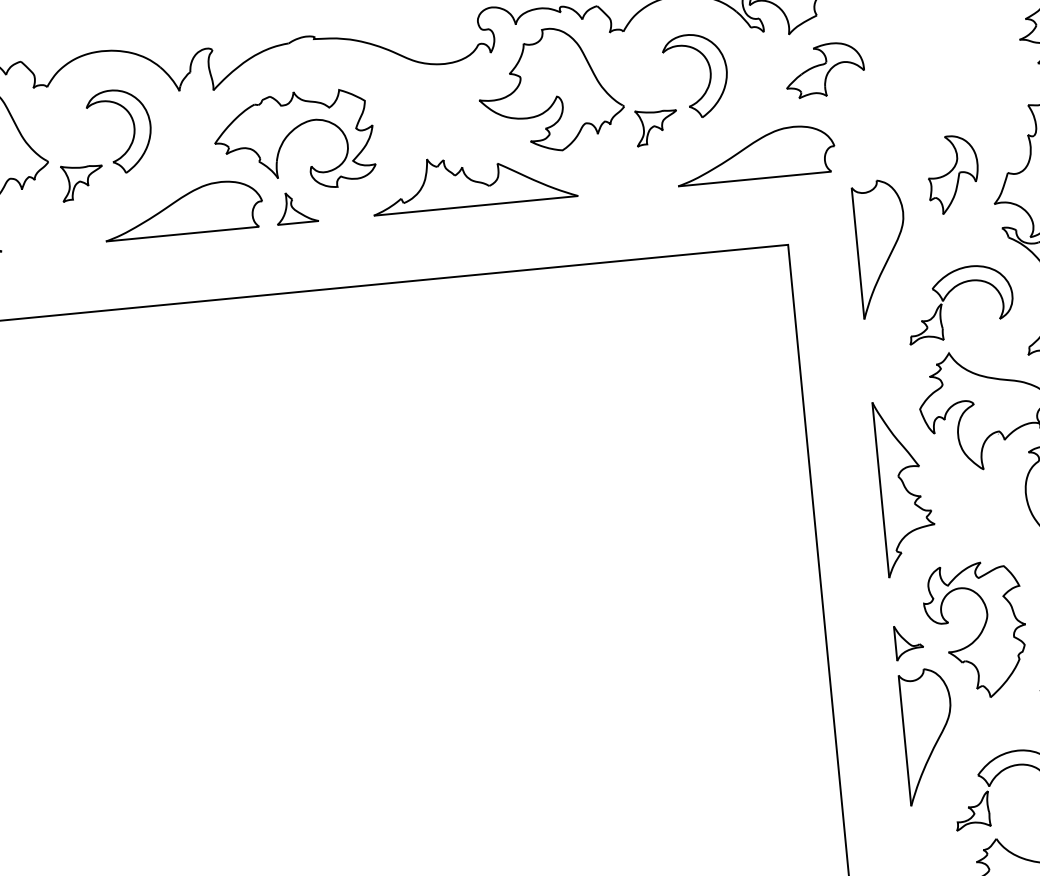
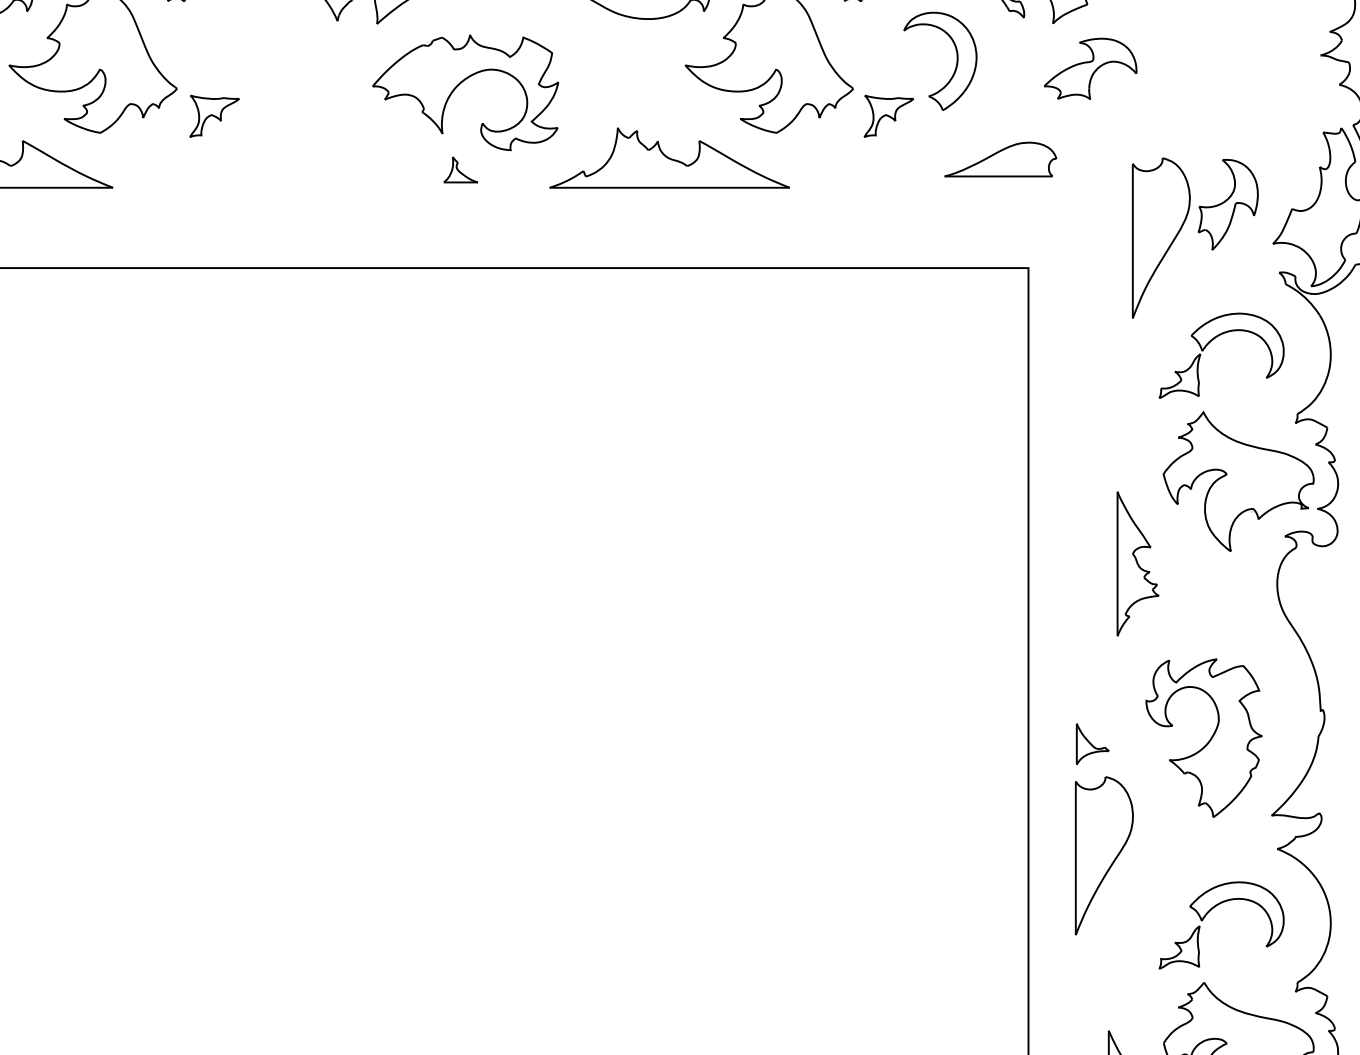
part: (133, 131) -> (279, 62), removed
part: (755, 154) -> (1000, 159), size x0.6
part: (296, 207) -> (460, 169), size x0.7
part: (183, 209) -> (328, 159), removed
part: (881, 248) -> (1160, 237), moved
part: (905, 487) -> (1137, 563), size x0.7
part: (908, 641) -> (1092, 743), moved
part: (928, 736) -> (1103, 855), moved

